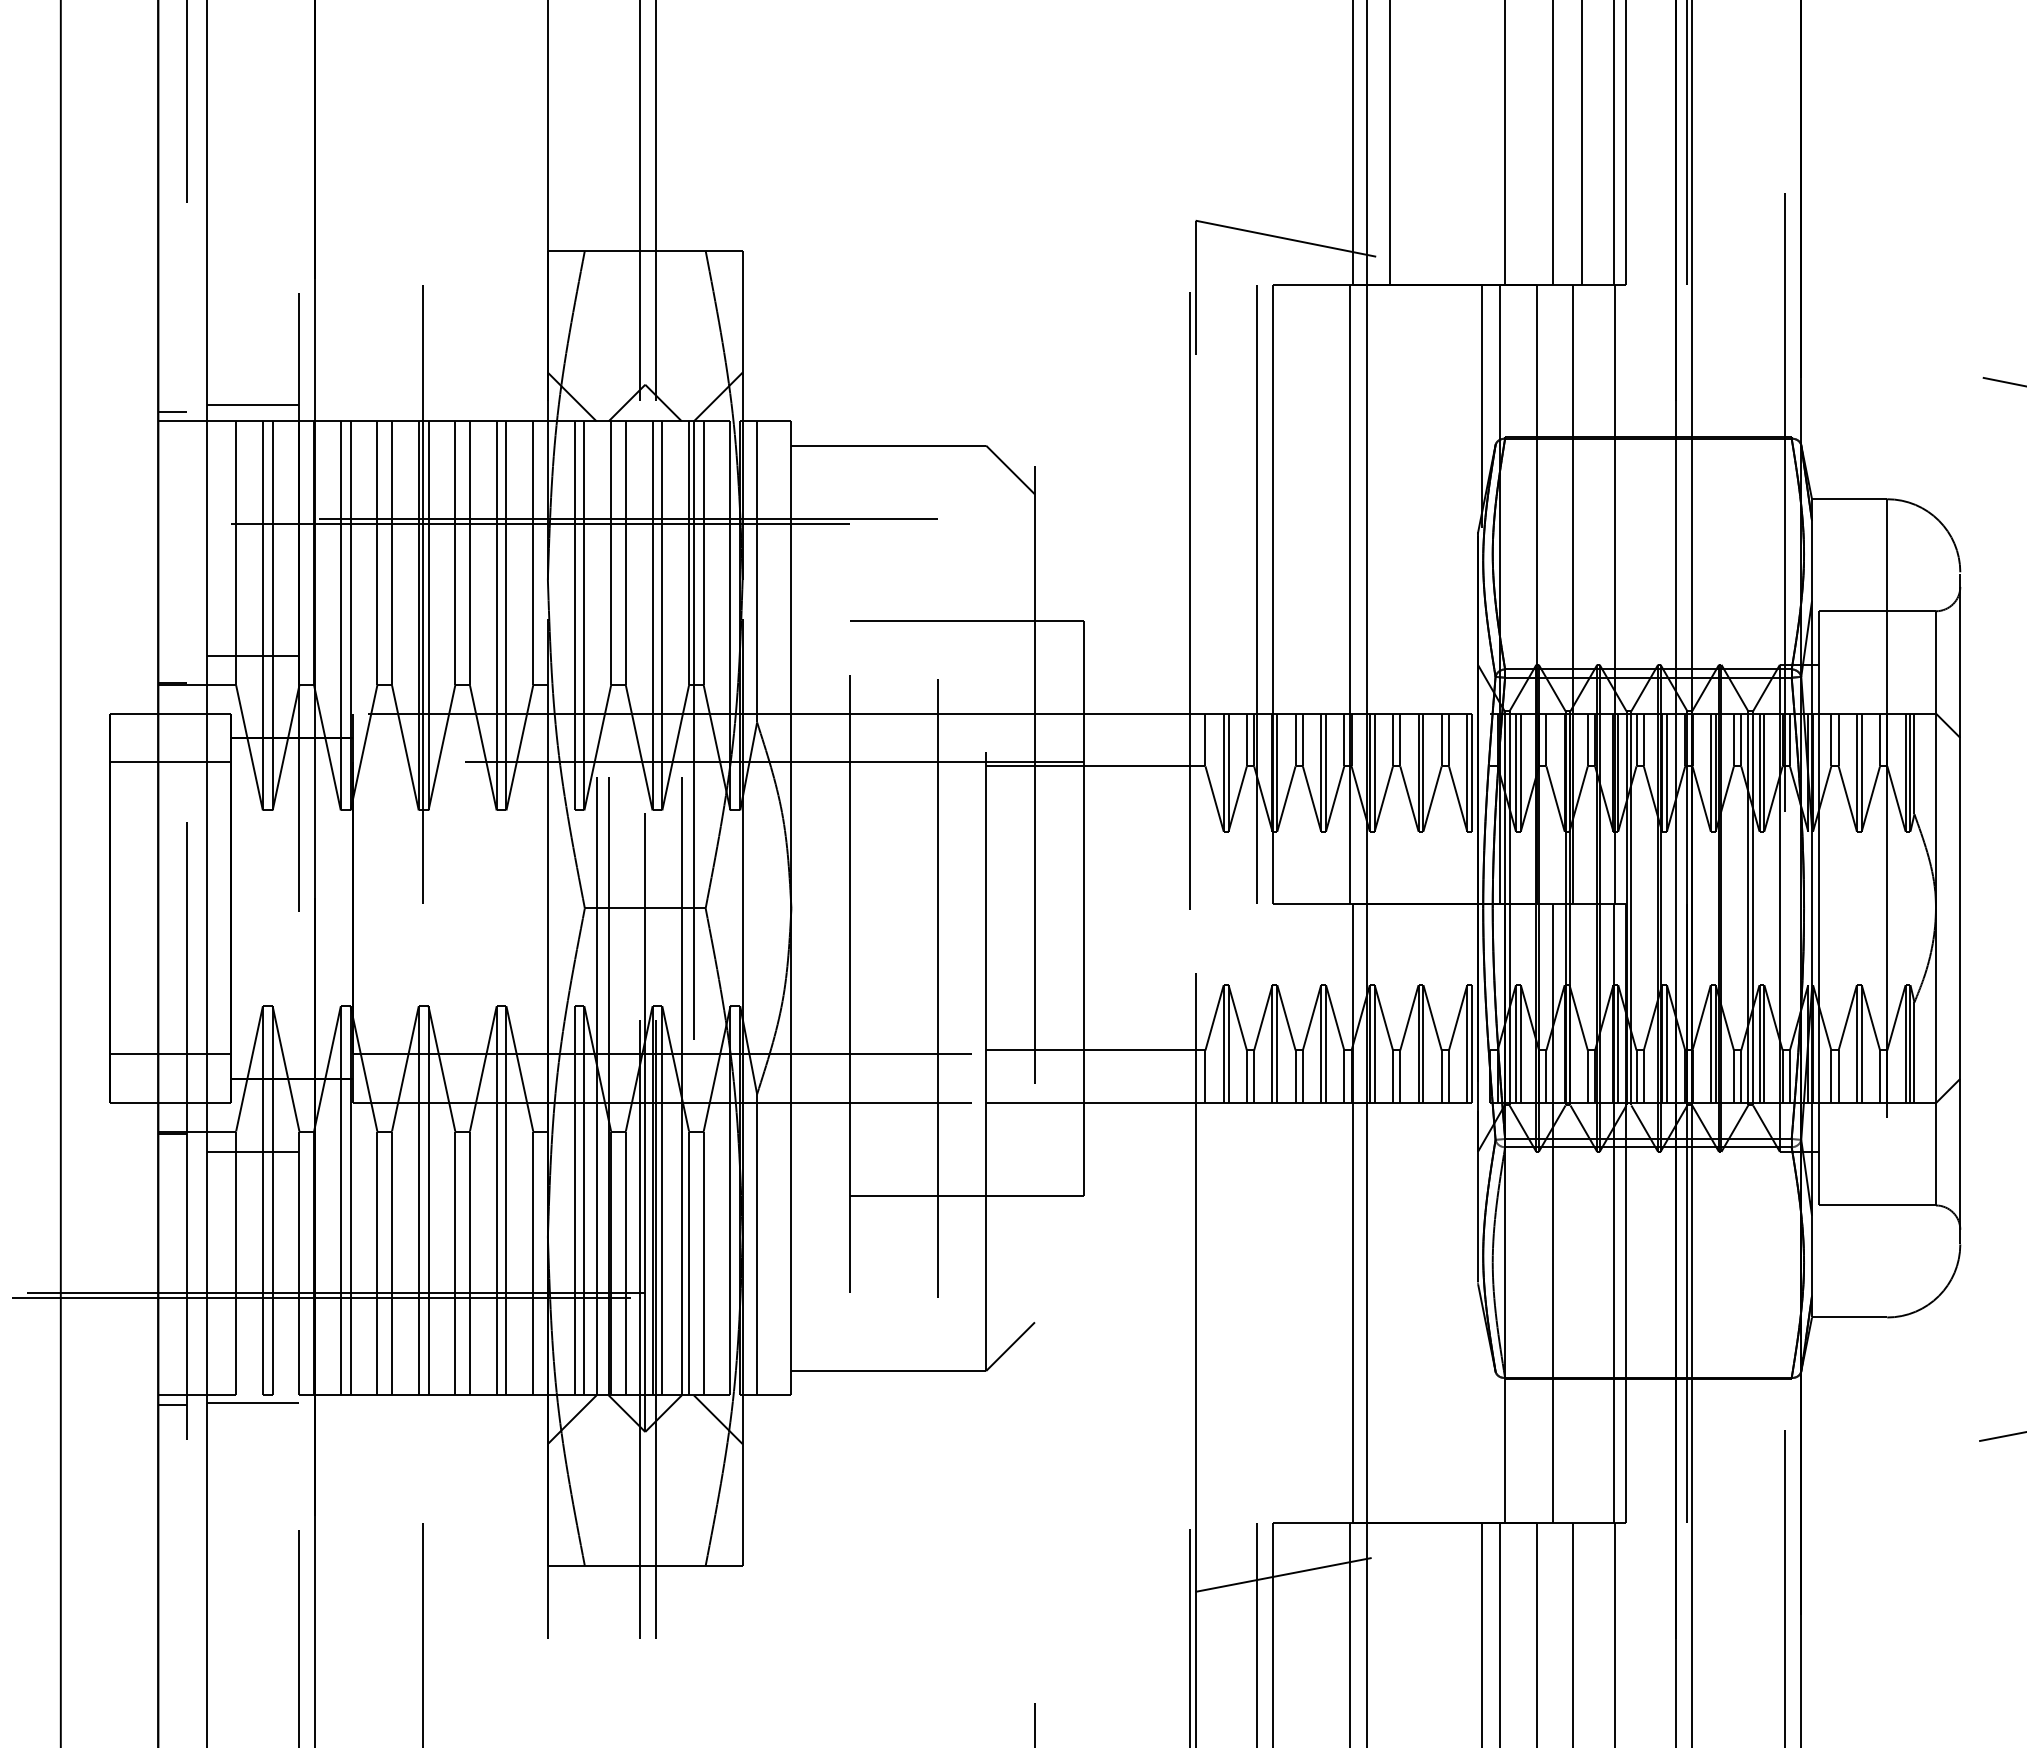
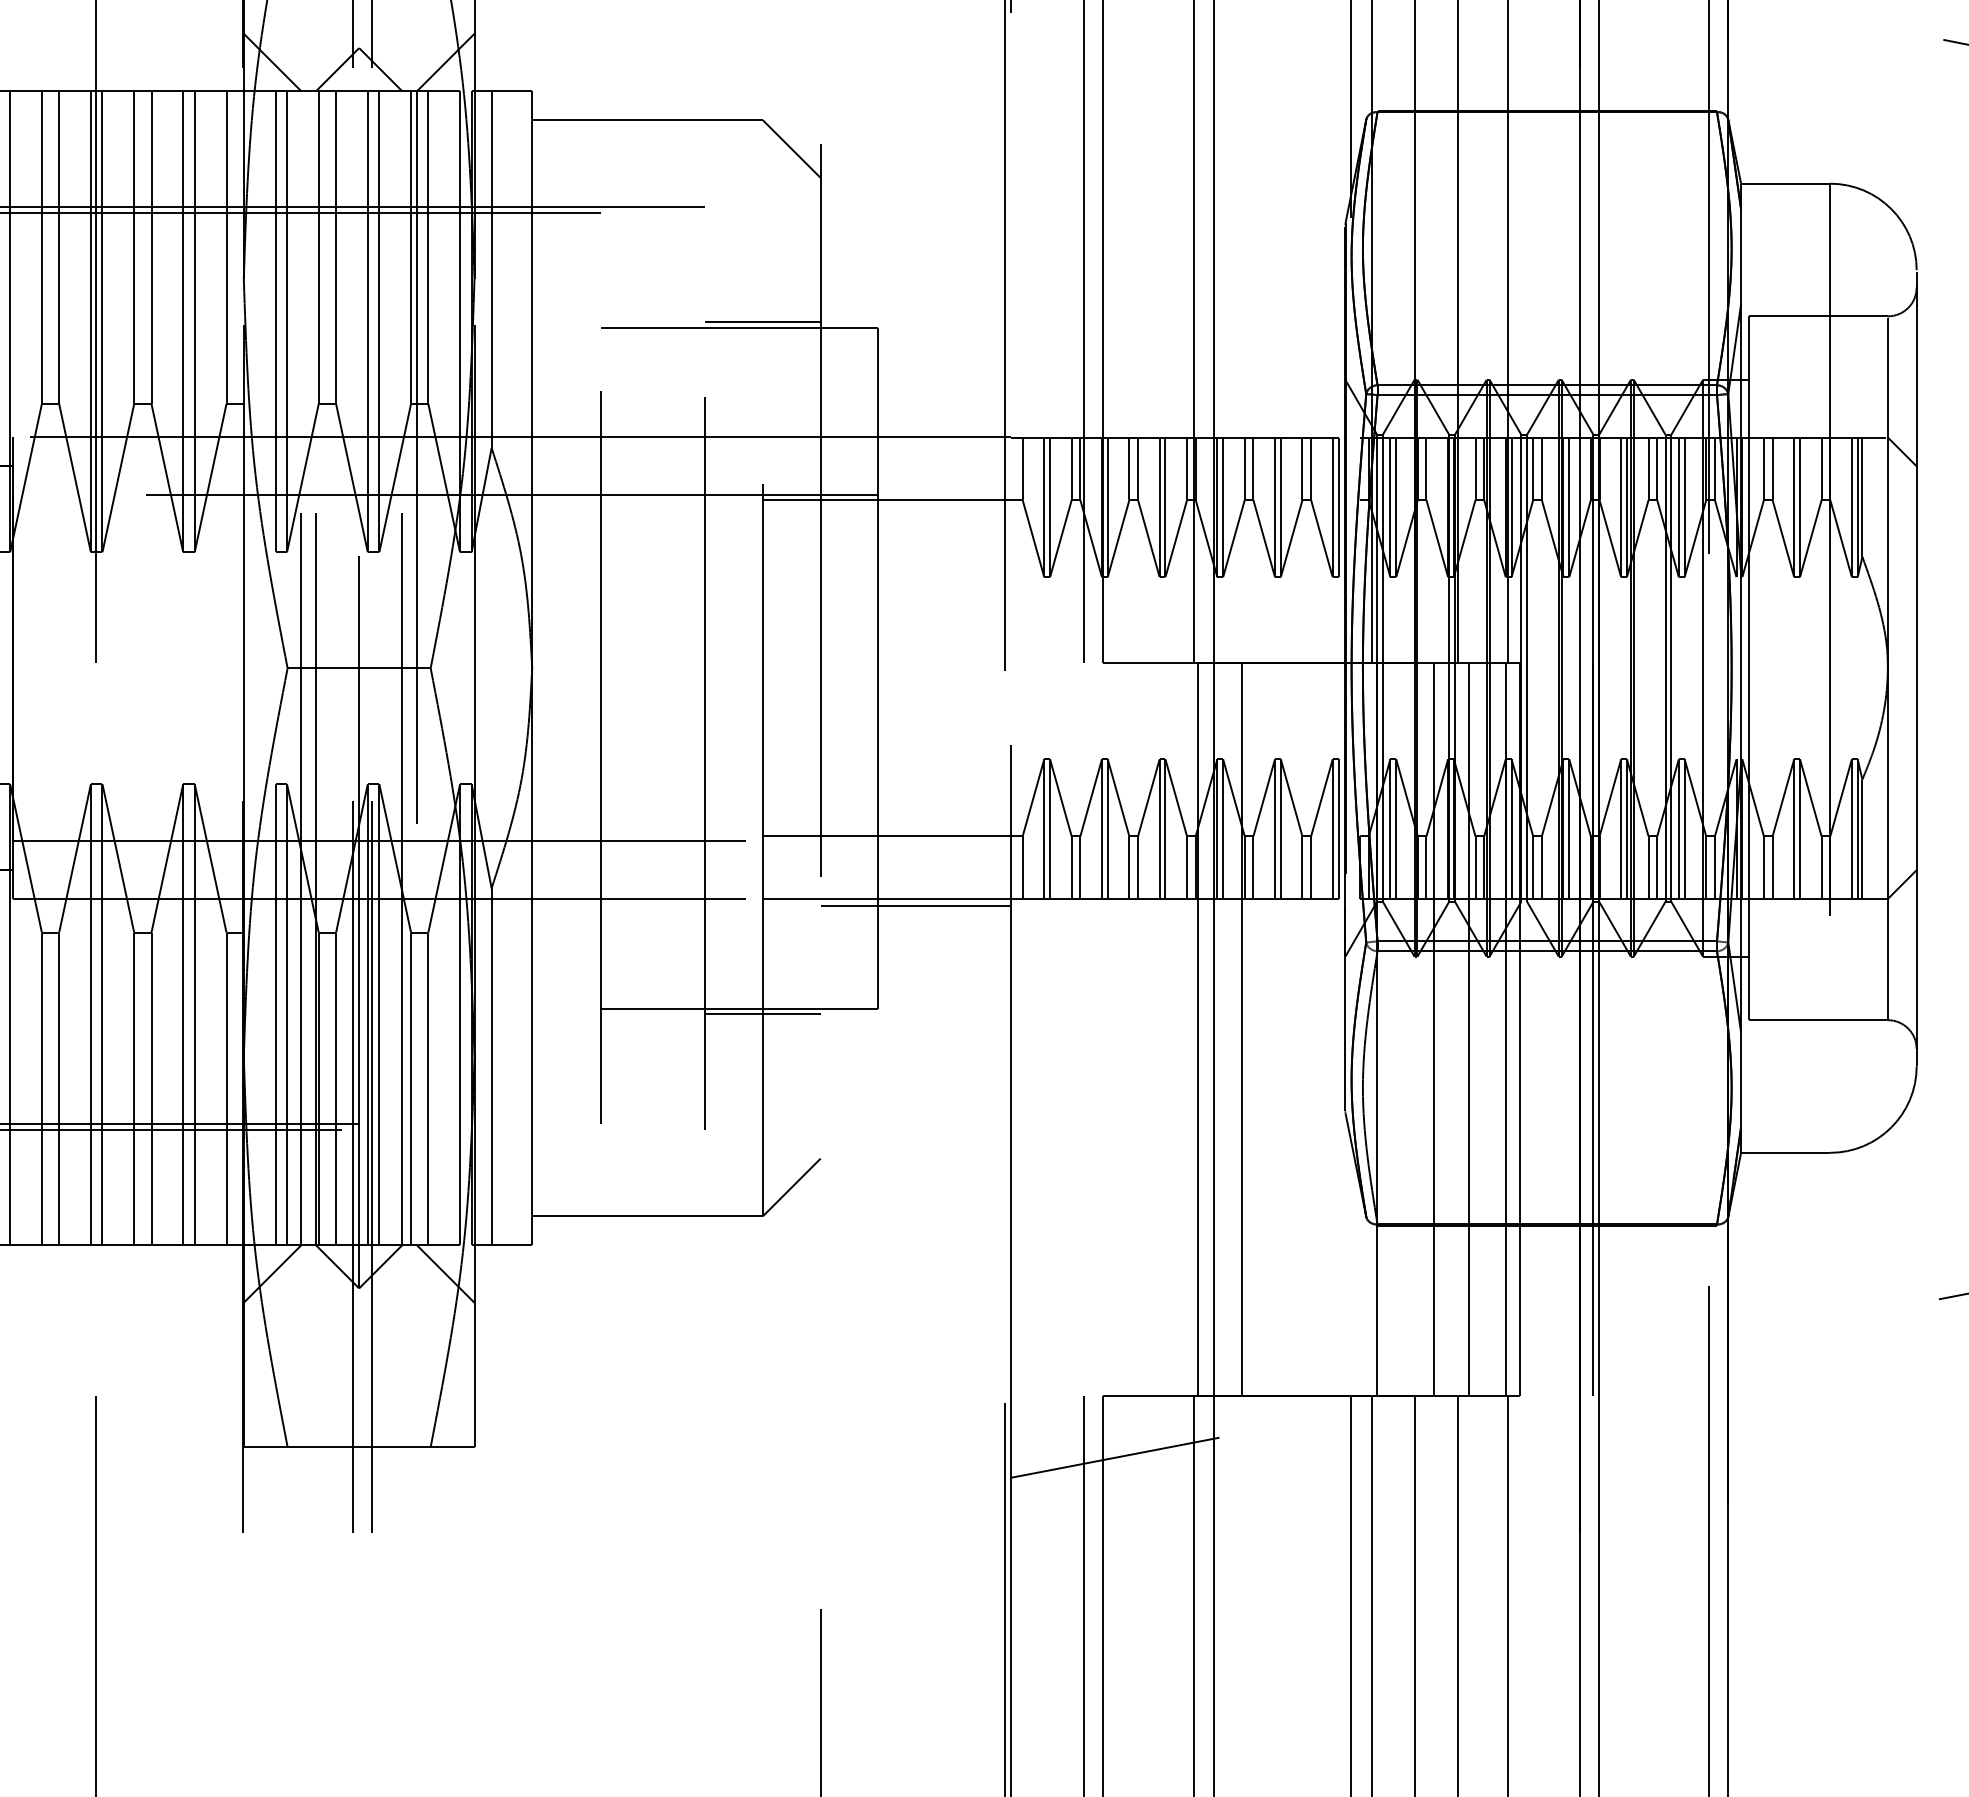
line: (985, 616) -> (762, 322), added
line: (1114, 1109) -> (914, 906), added
line: (985, 1200) -> (762, 1014), added
line: (1390, 1213) -> (1241, 1029), added
line: (1582, 1213) -> (1469, 1029), added

